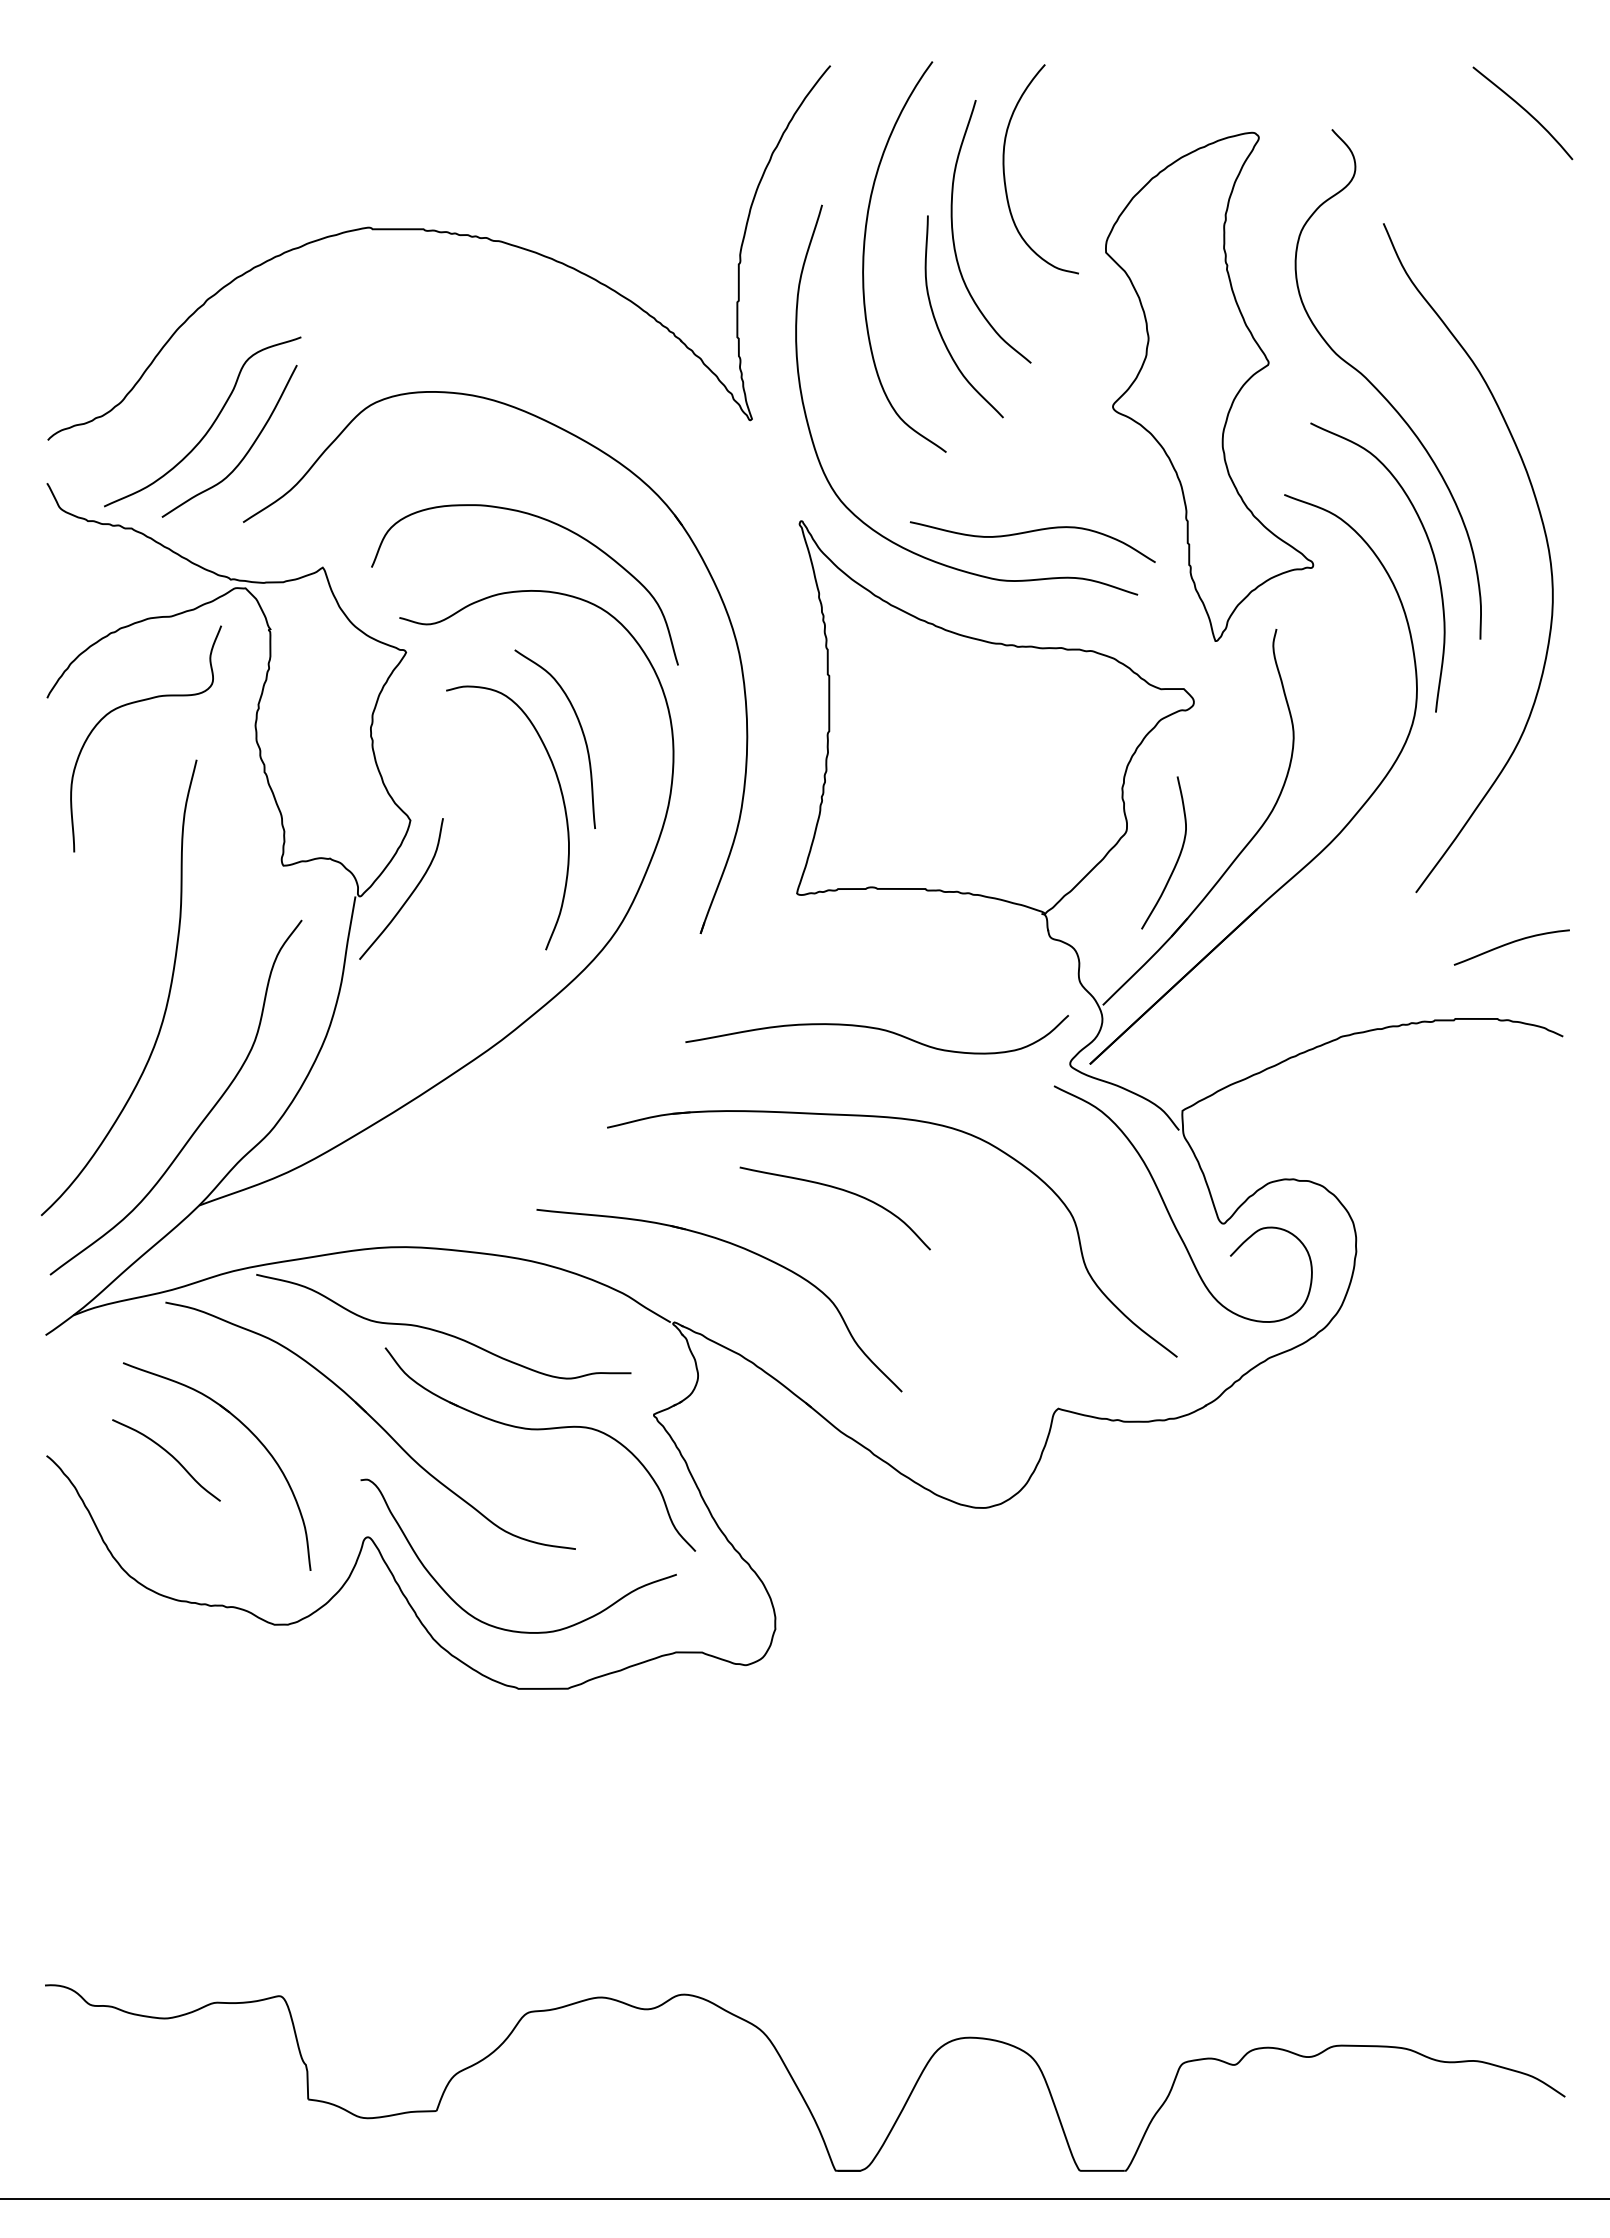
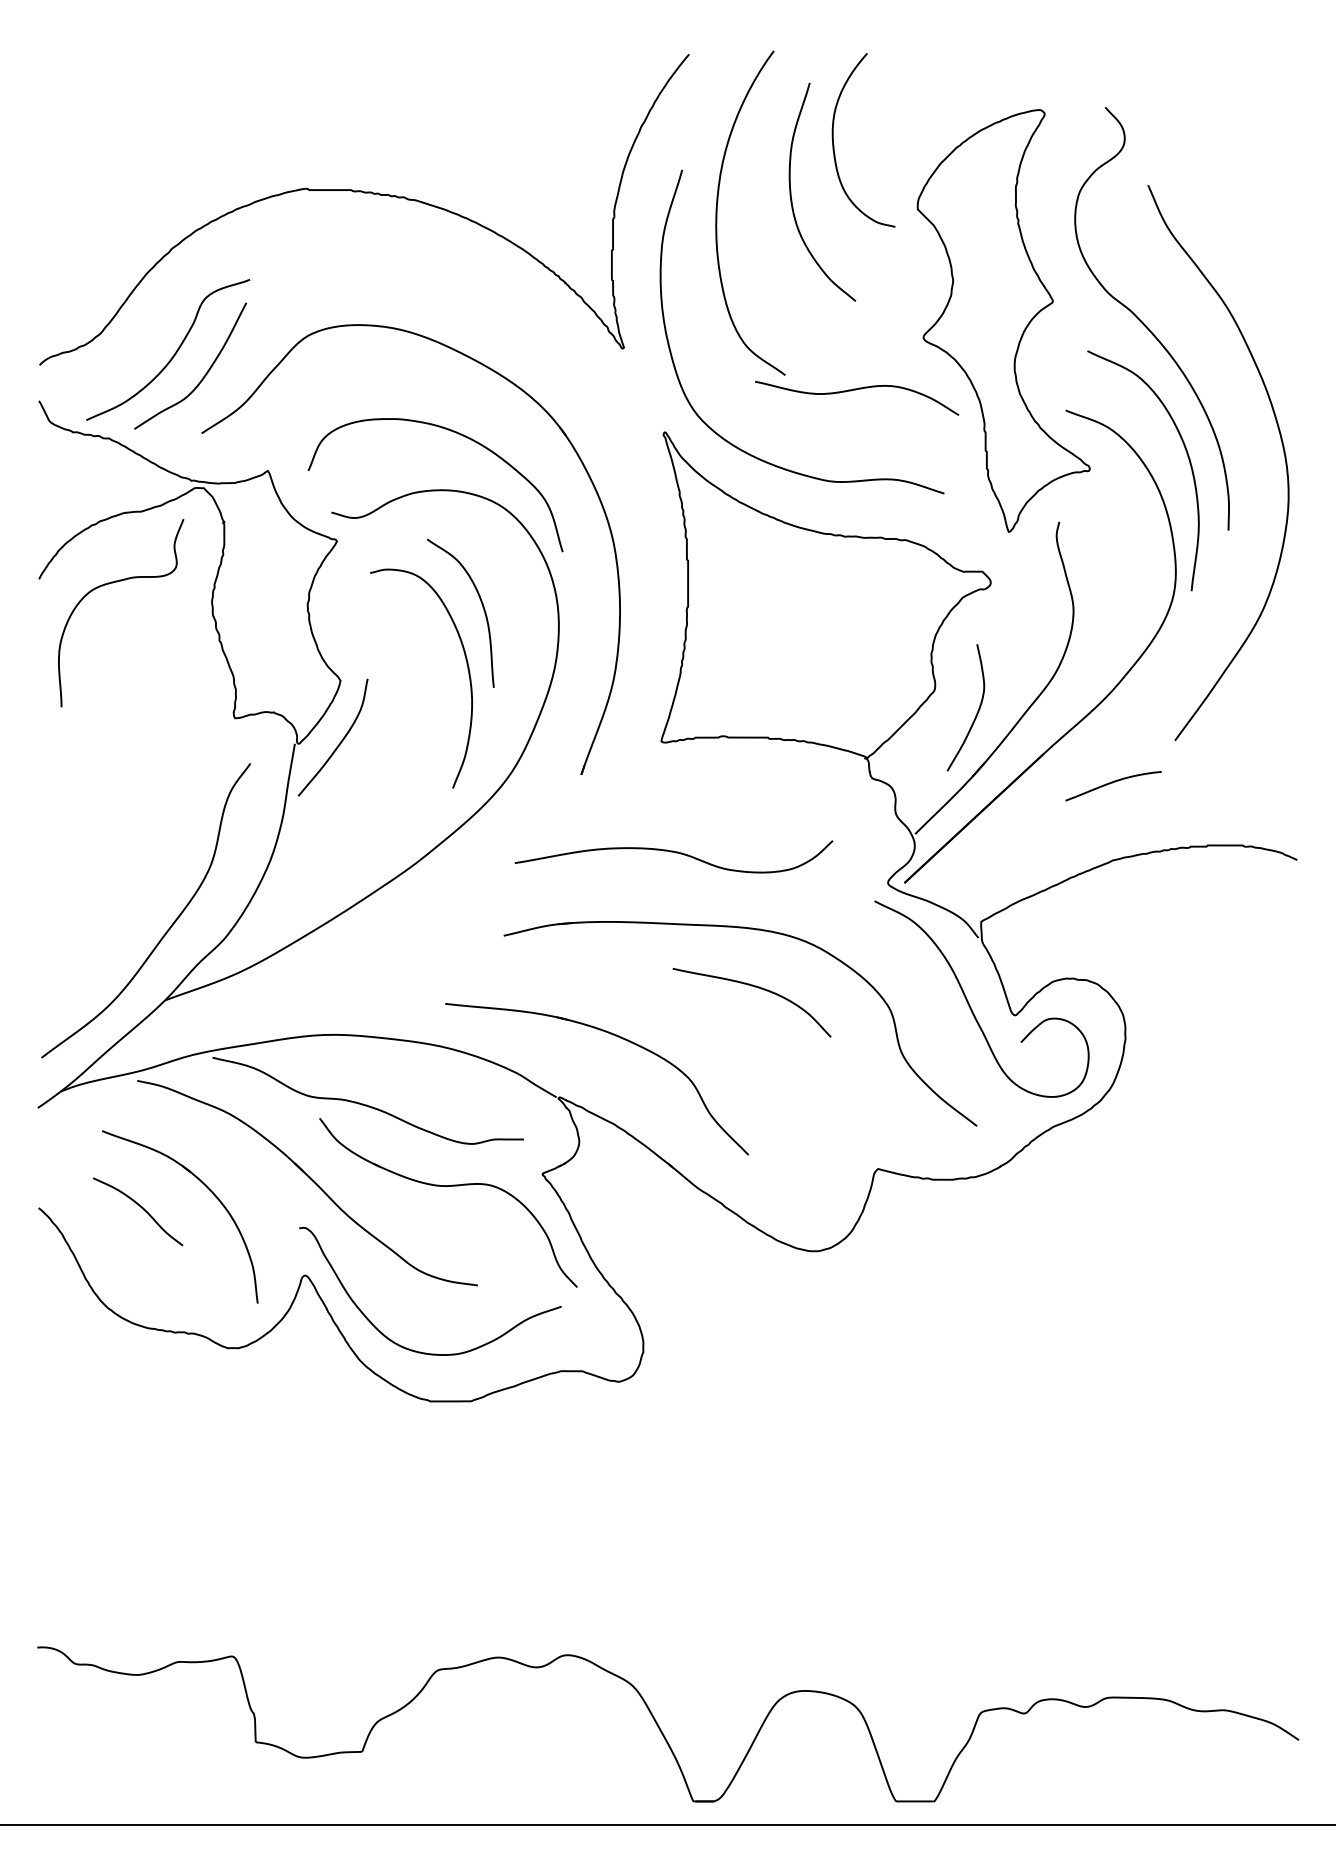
curve: (1524, 110) -> (1265, 91), removed
curve: (939, 328) -> (779, 272), removed
curve: (1031, 532) -> (855, 390), moved
curve: (1509, 944) -> (1111, 783), moved
curve: (167, 997) -> (138, 827), removed
curve: (876, 1029) -> (673, 852), moved
curve: (840, 1190) -> (756, 987), moved

